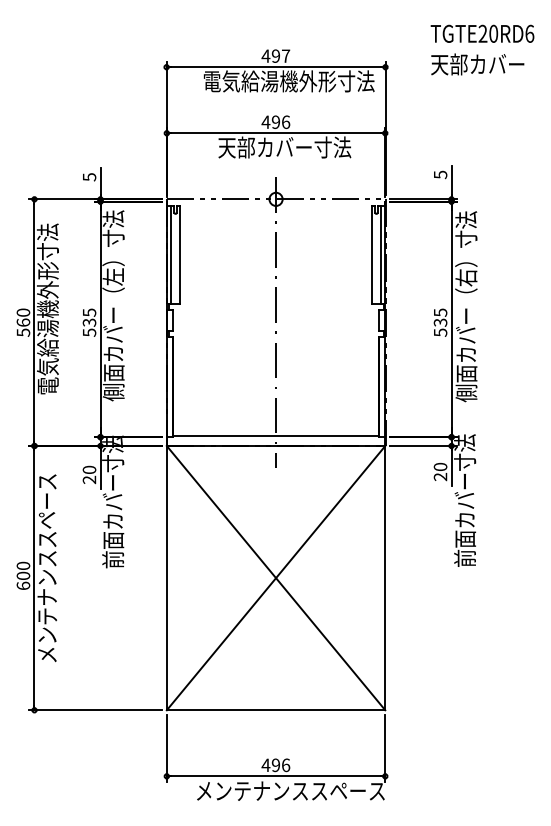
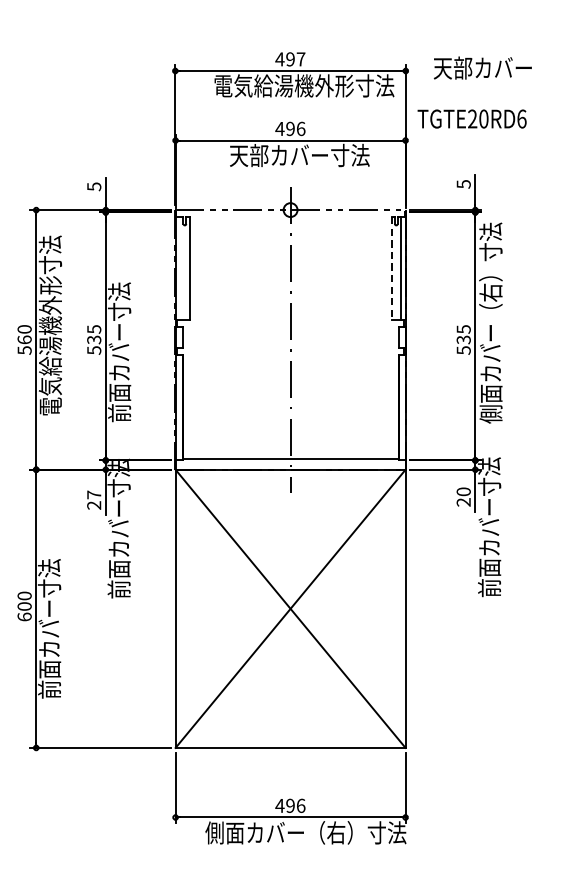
text: (482, 33) -> (472, 118), moved
text: (477, 64) -> (482, 68), moved
line: (171, 254) -> (180, 268), removed
line: (372, 255) -> (392, 269), solid -> dashed
text: (113, 305) -> (119, 321), 側面カバー（左）寸法 -> 前面カバー寸法
text: (89, 469) -> (94, 494), 20 -> 27
text: (47, 568) -> (49, 598), メンテナンススペース -> 前面カバー寸法
text: (290, 790) -> (305, 832), メンテナンススペース -> 側面カバー（右）寸法

